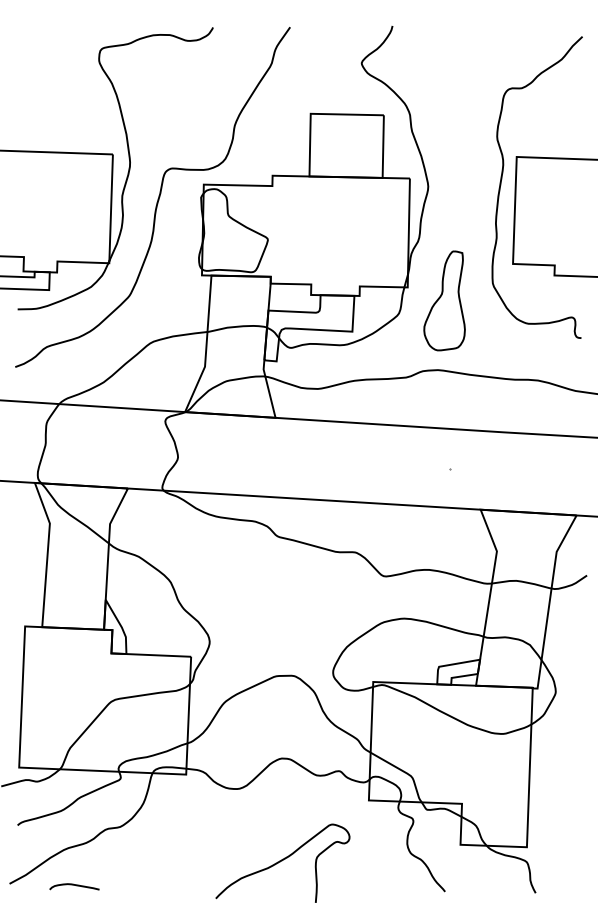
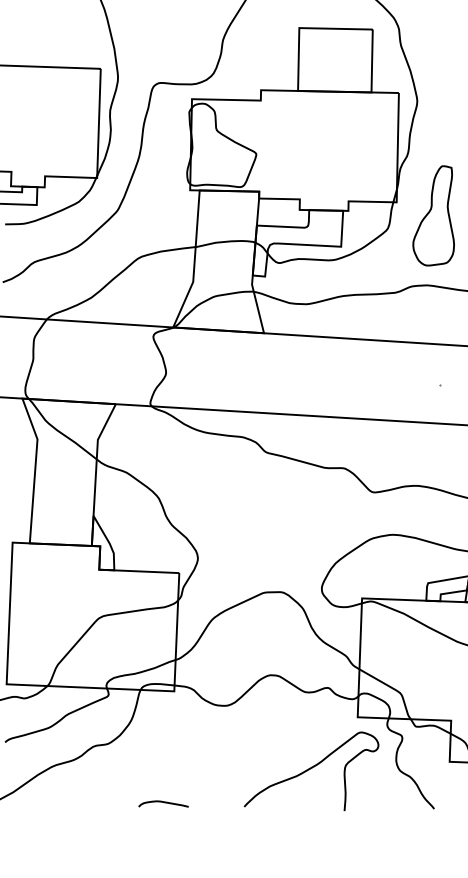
curve: (282, 861) -> (311, 769), moved
curve: (74, 885) -> (163, 802), moved

